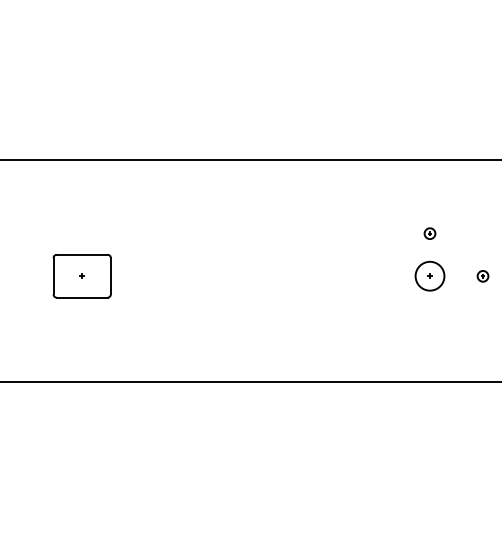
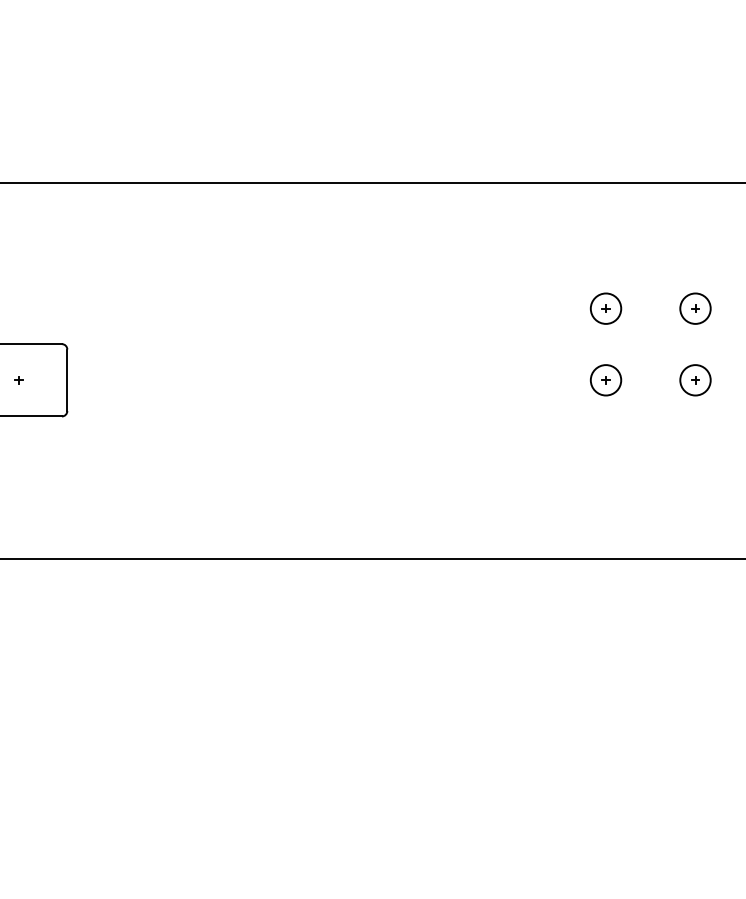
part: (429, 233) -> (605, 308), size x1.67
part: (482, 233) -> (694, 308), added
circle: (430, 276) -> (606, 380), size x0.62
part: (482, 276) -> (694, 380), size x1.67

